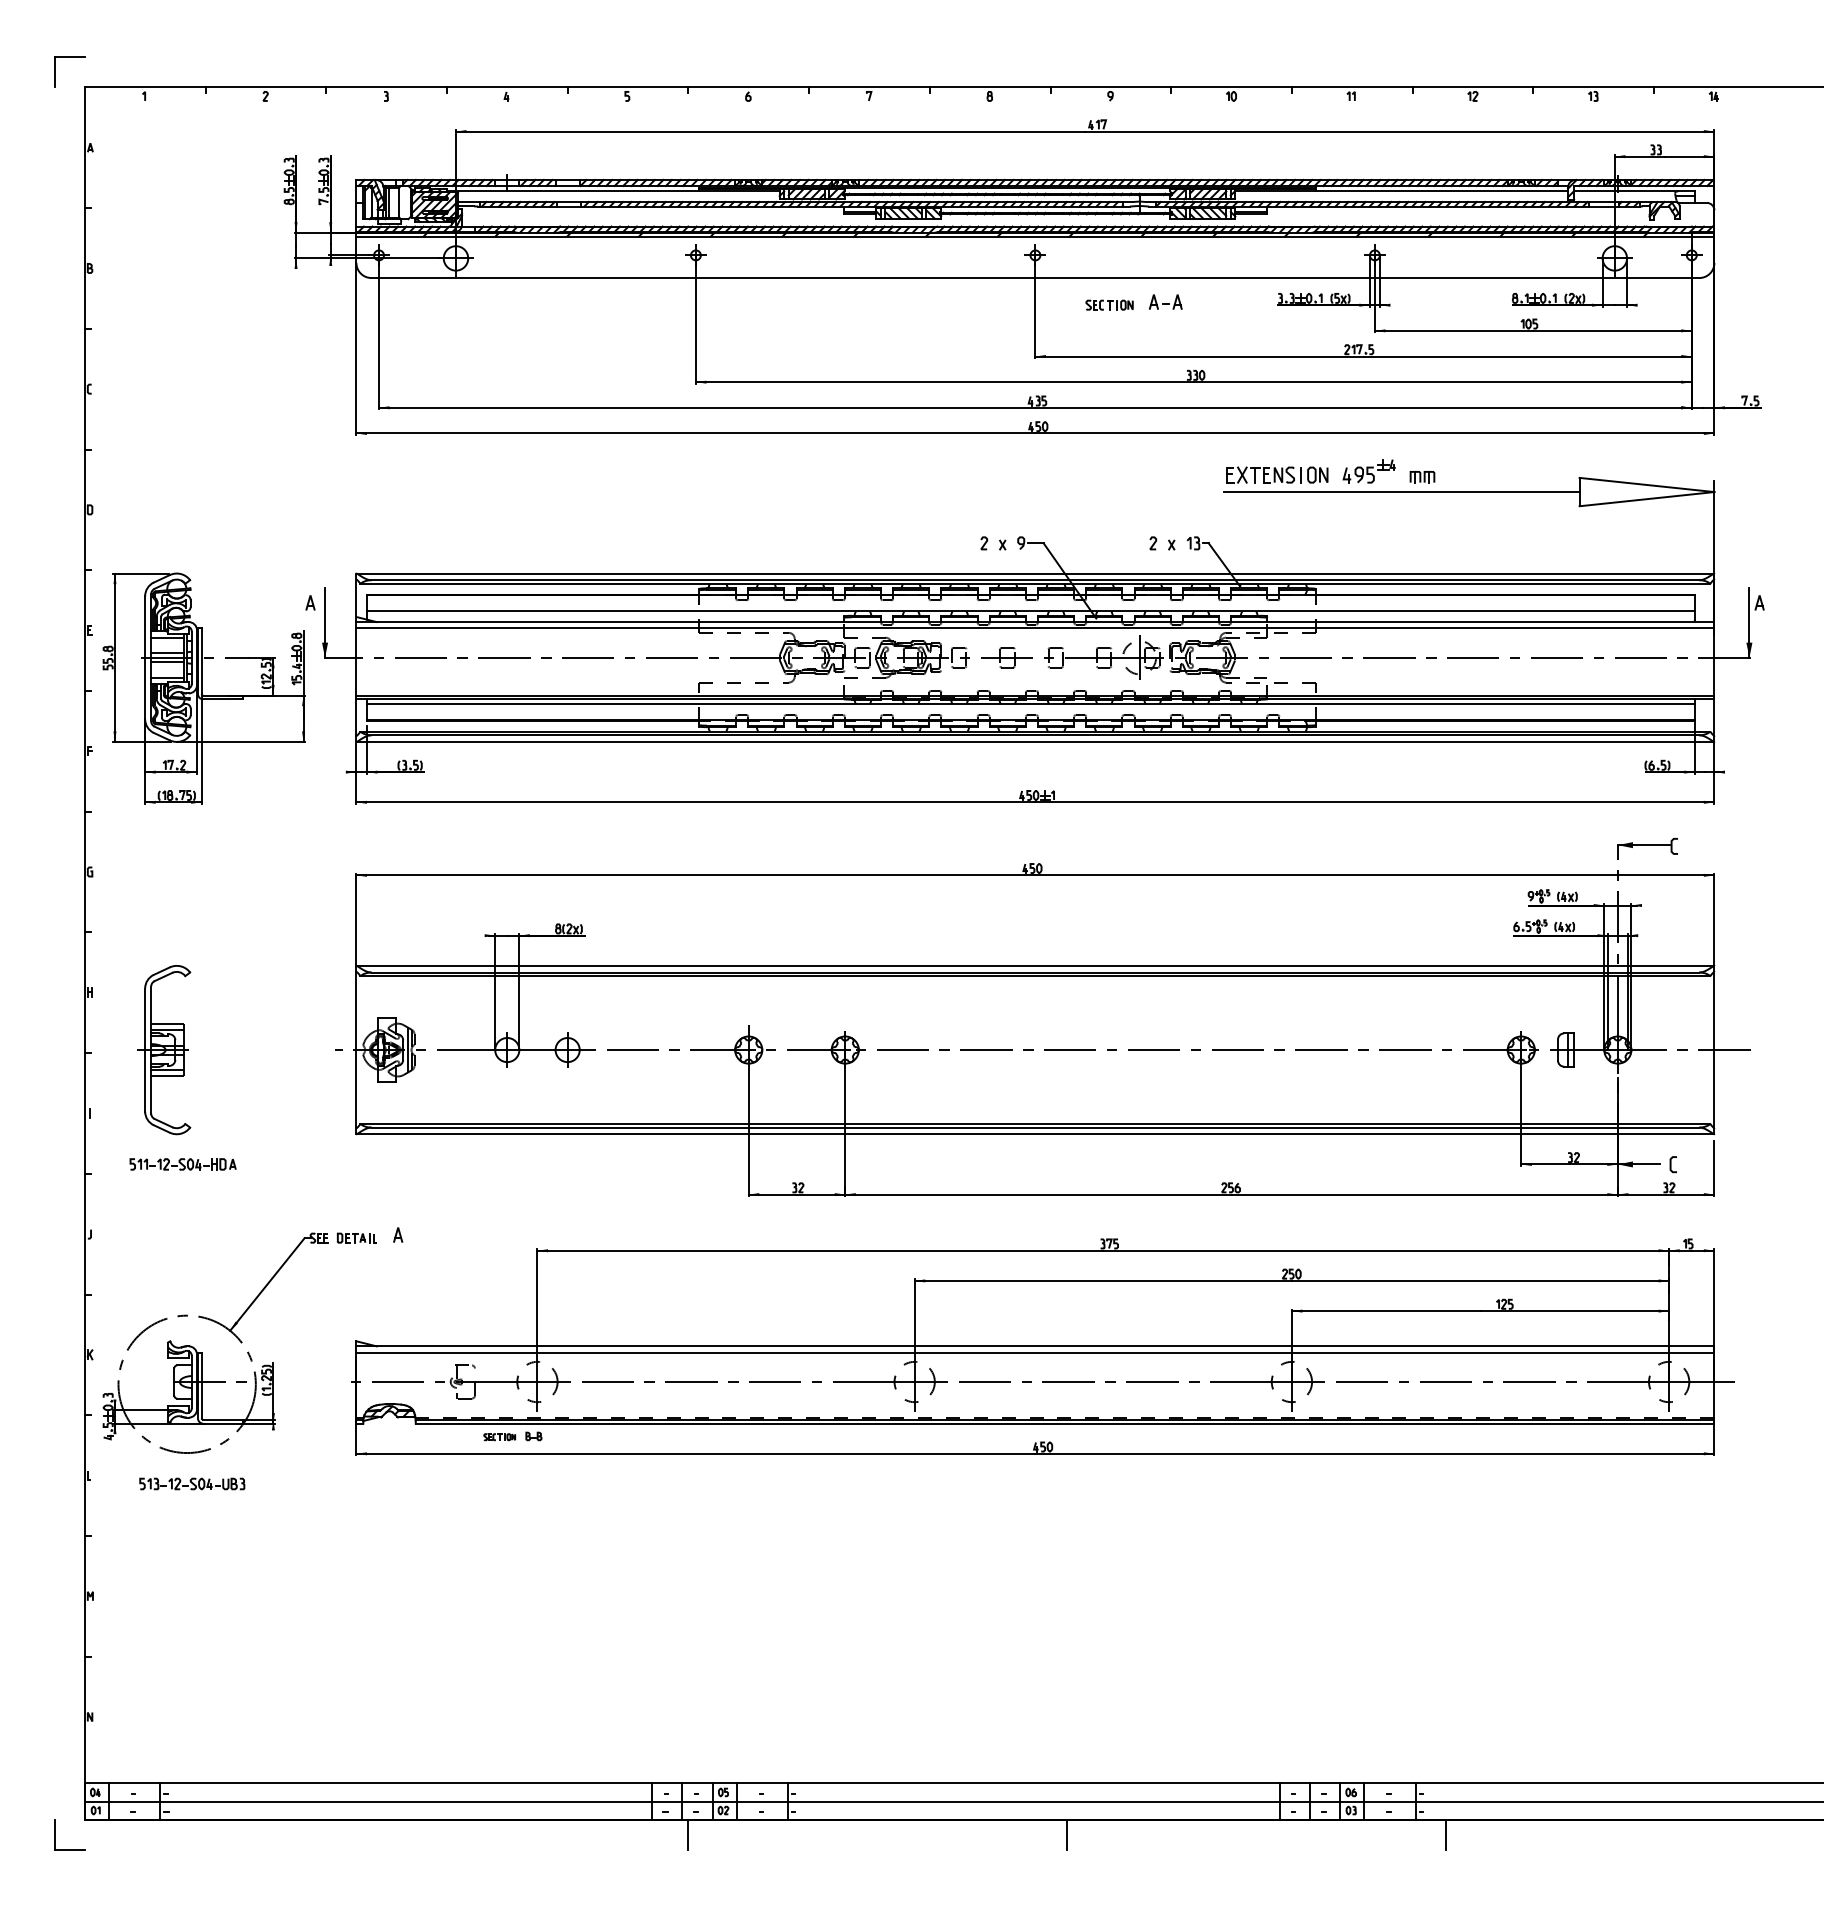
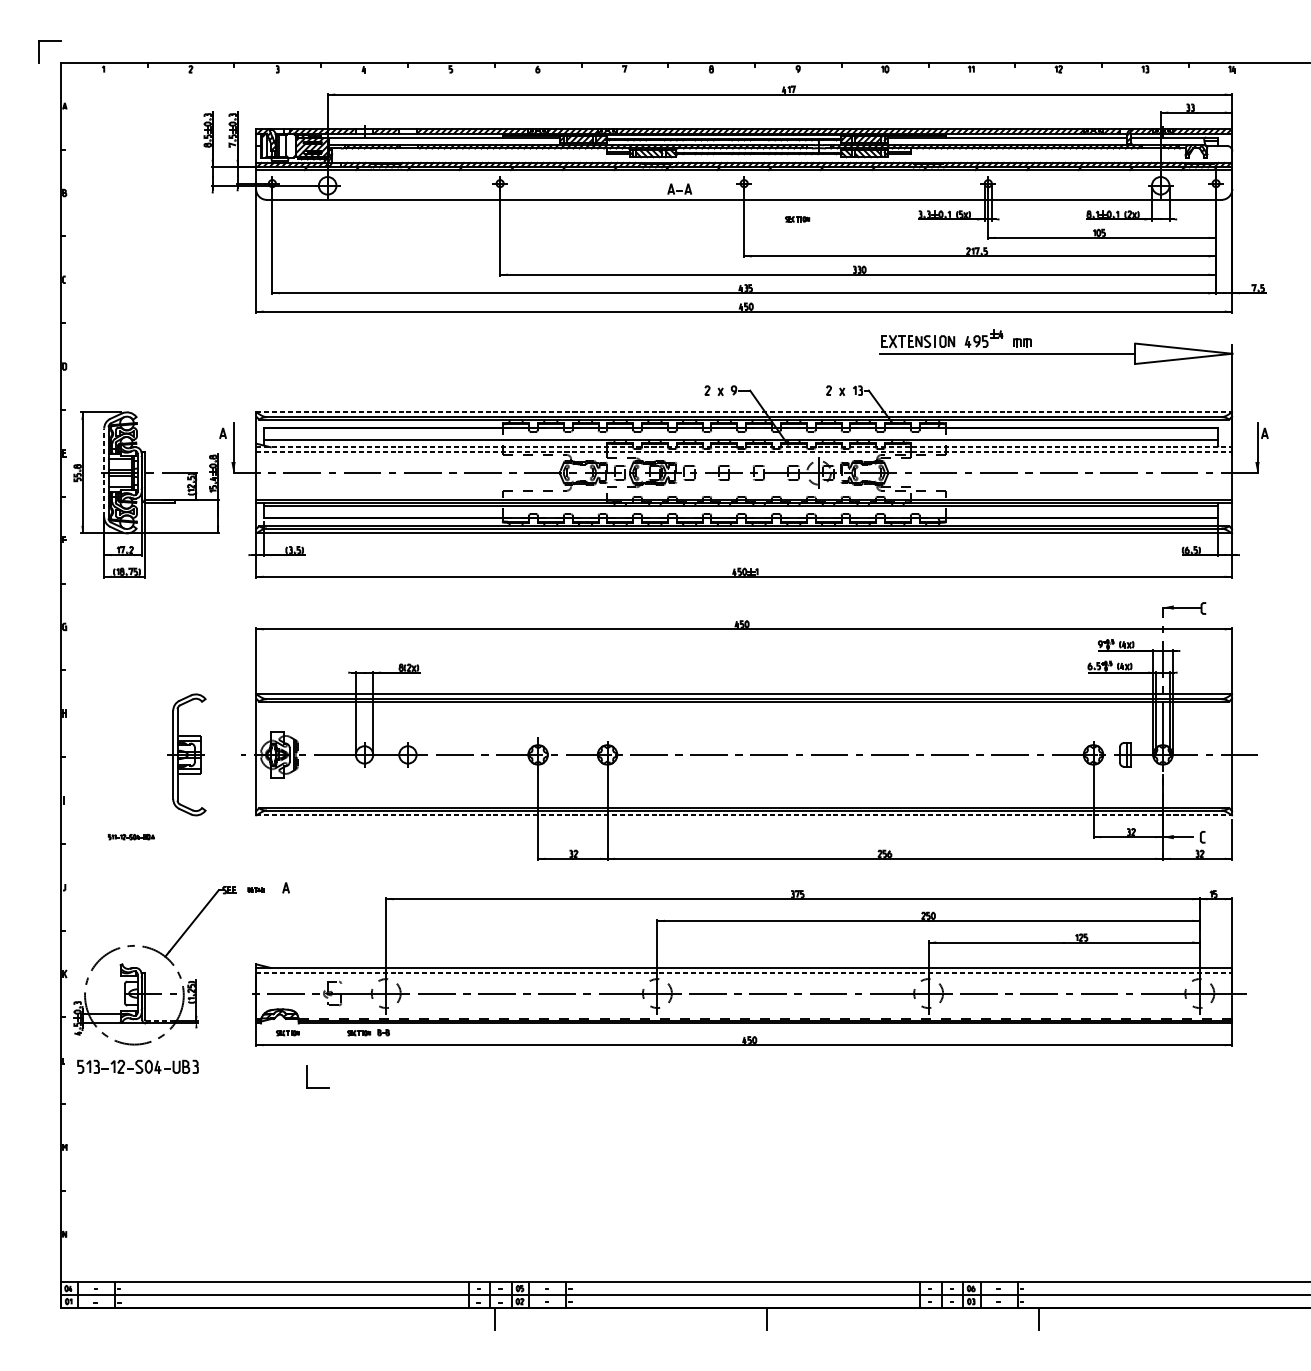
part: (1165, 301) -> (679, 188), moved
part: (1109, 304) -> (797, 218), size x0.7
line: (1035, 573) -> (744, 412), solid -> dashed
line: (1035, 622) -> (744, 447), solid -> dashed
line: (1035, 628) -> (744, 451), solid -> dashed
line: (145, 657) -> (104, 472), solid -> dashed
part: (164, 1050) -> (187, 755), moved
line: (1035, 1134) -> (744, 815), solid -> dashed
part: (182, 1164) -> (131, 837), size x0.6
part: (356, 1237) -> (256, 889), size x0.6
line: (1035, 1352) -> (744, 972), solid -> dashed
line: (223, 1419) -> (160, 1020), solid -> dashed
part: (400, 1437) -> (287, 1033), added
part: (192, 1483) -> (138, 1066), size x1.6
part: (55, 1834) -> (307, 1076), moved

